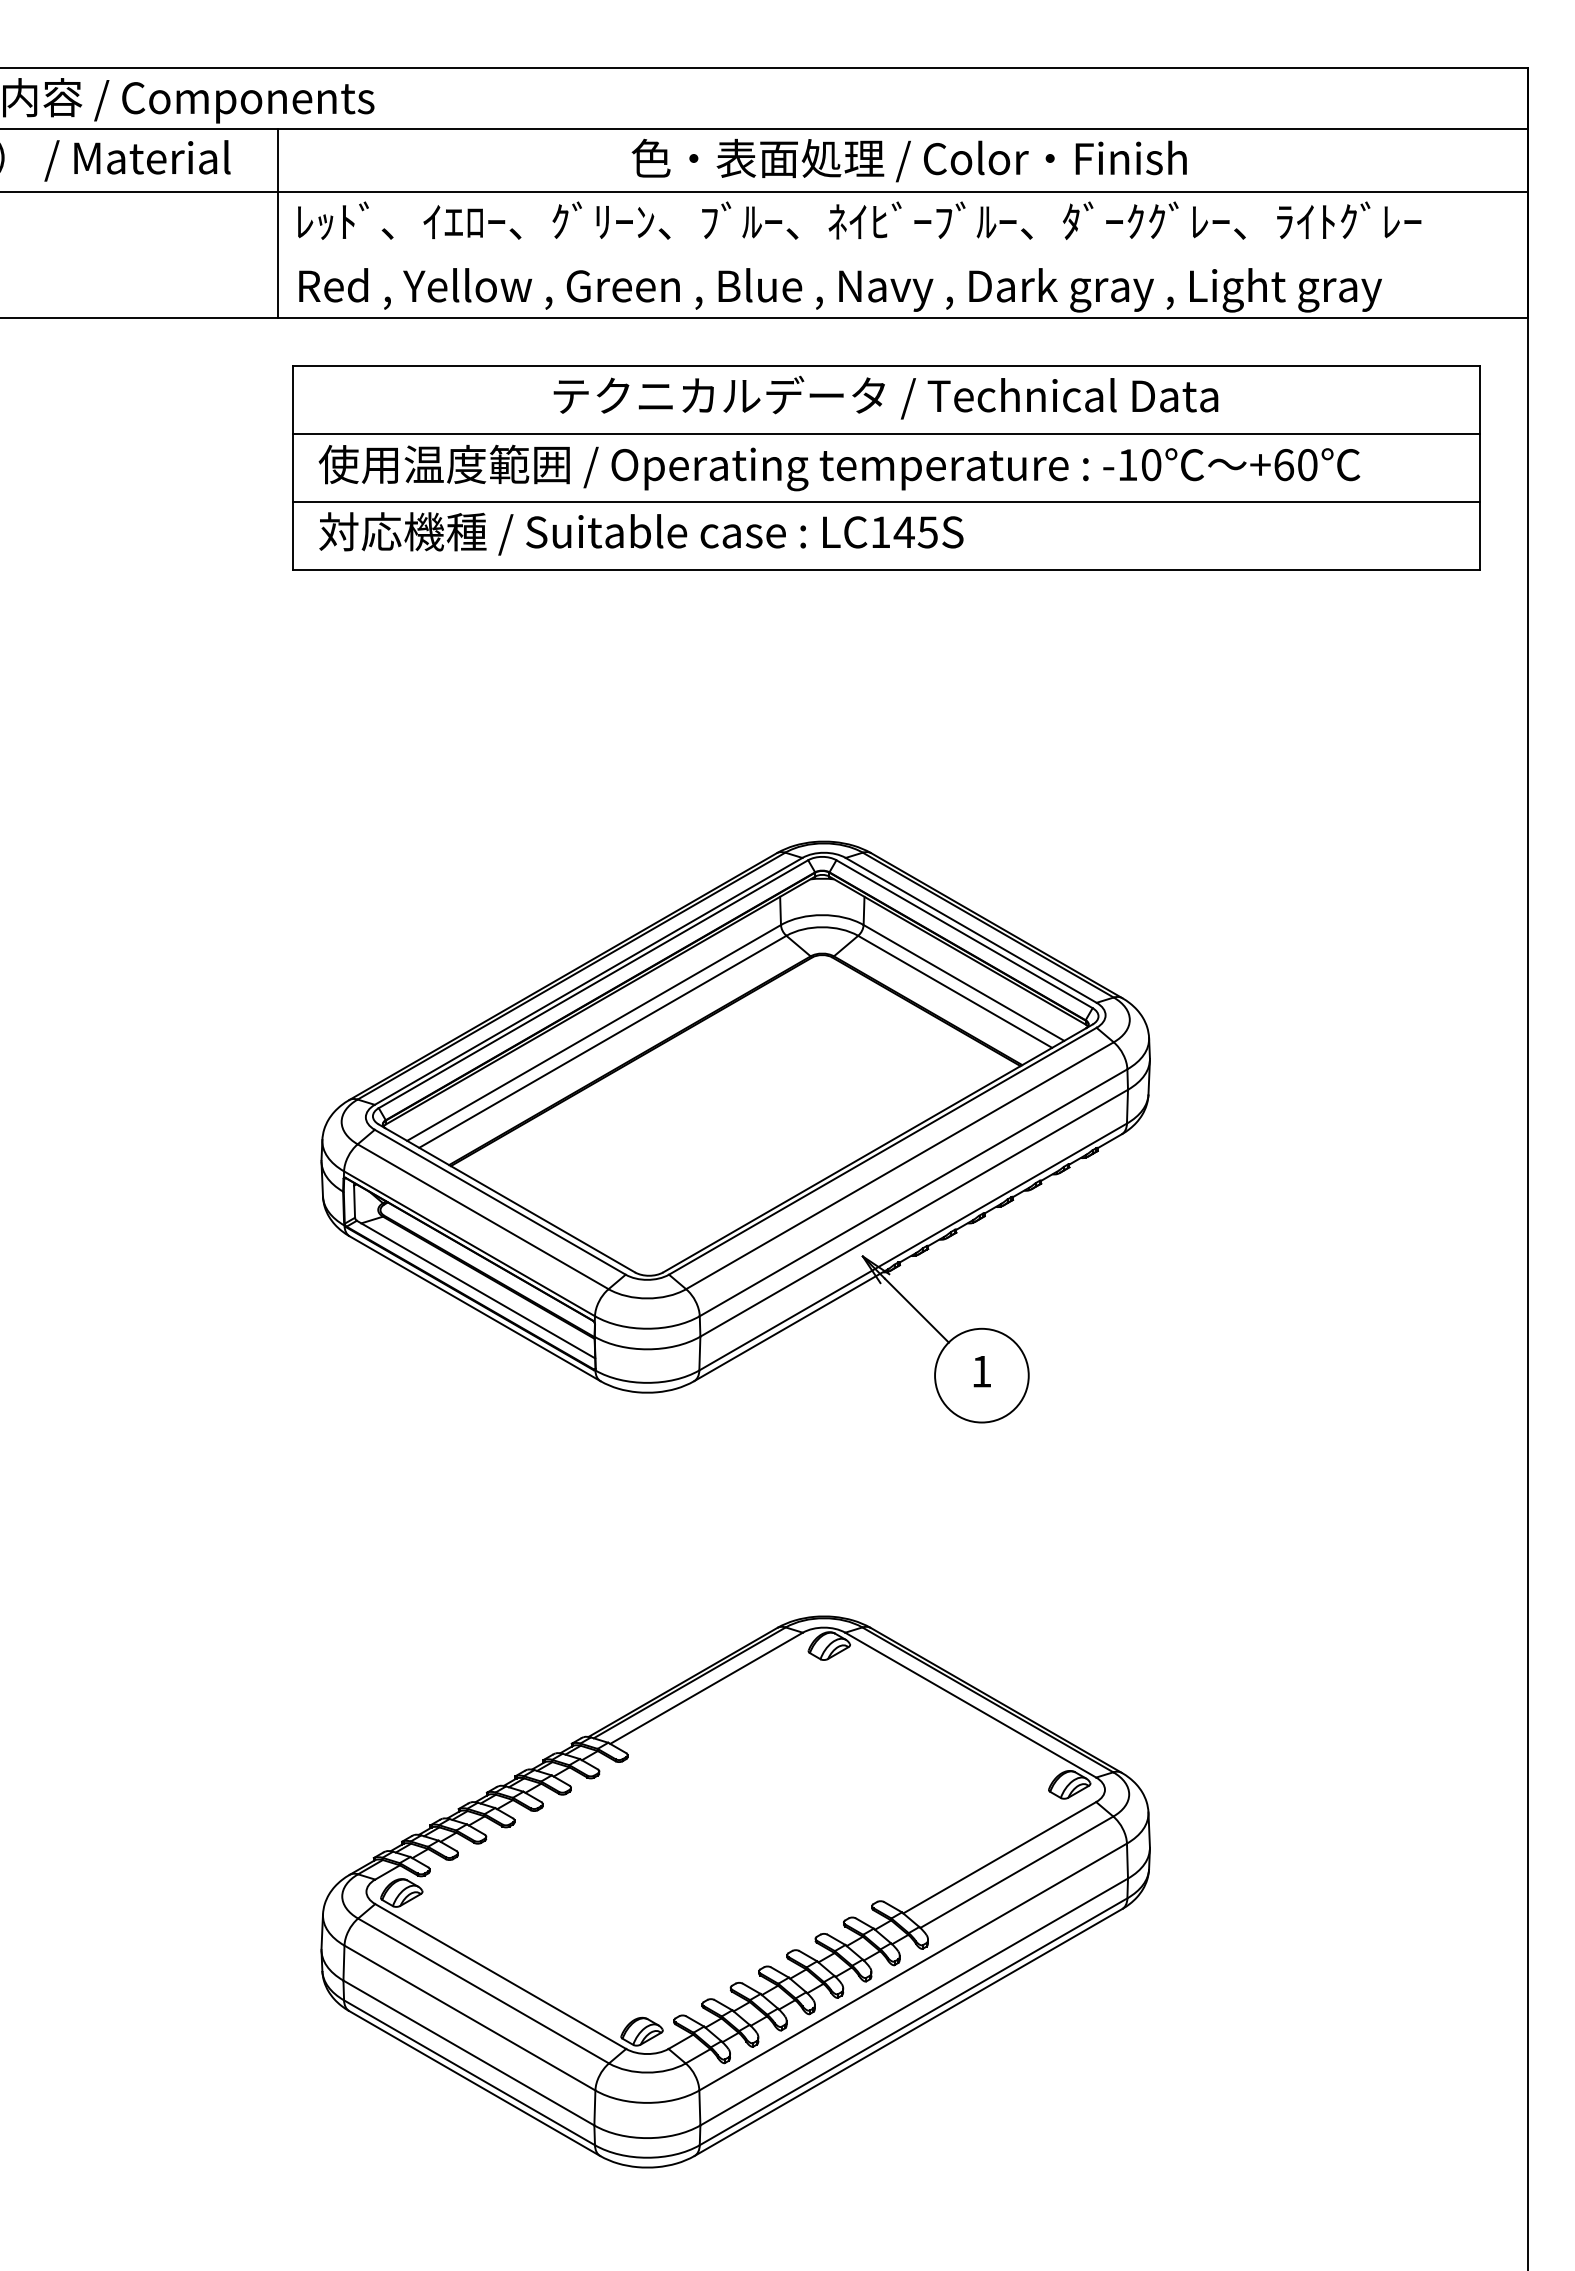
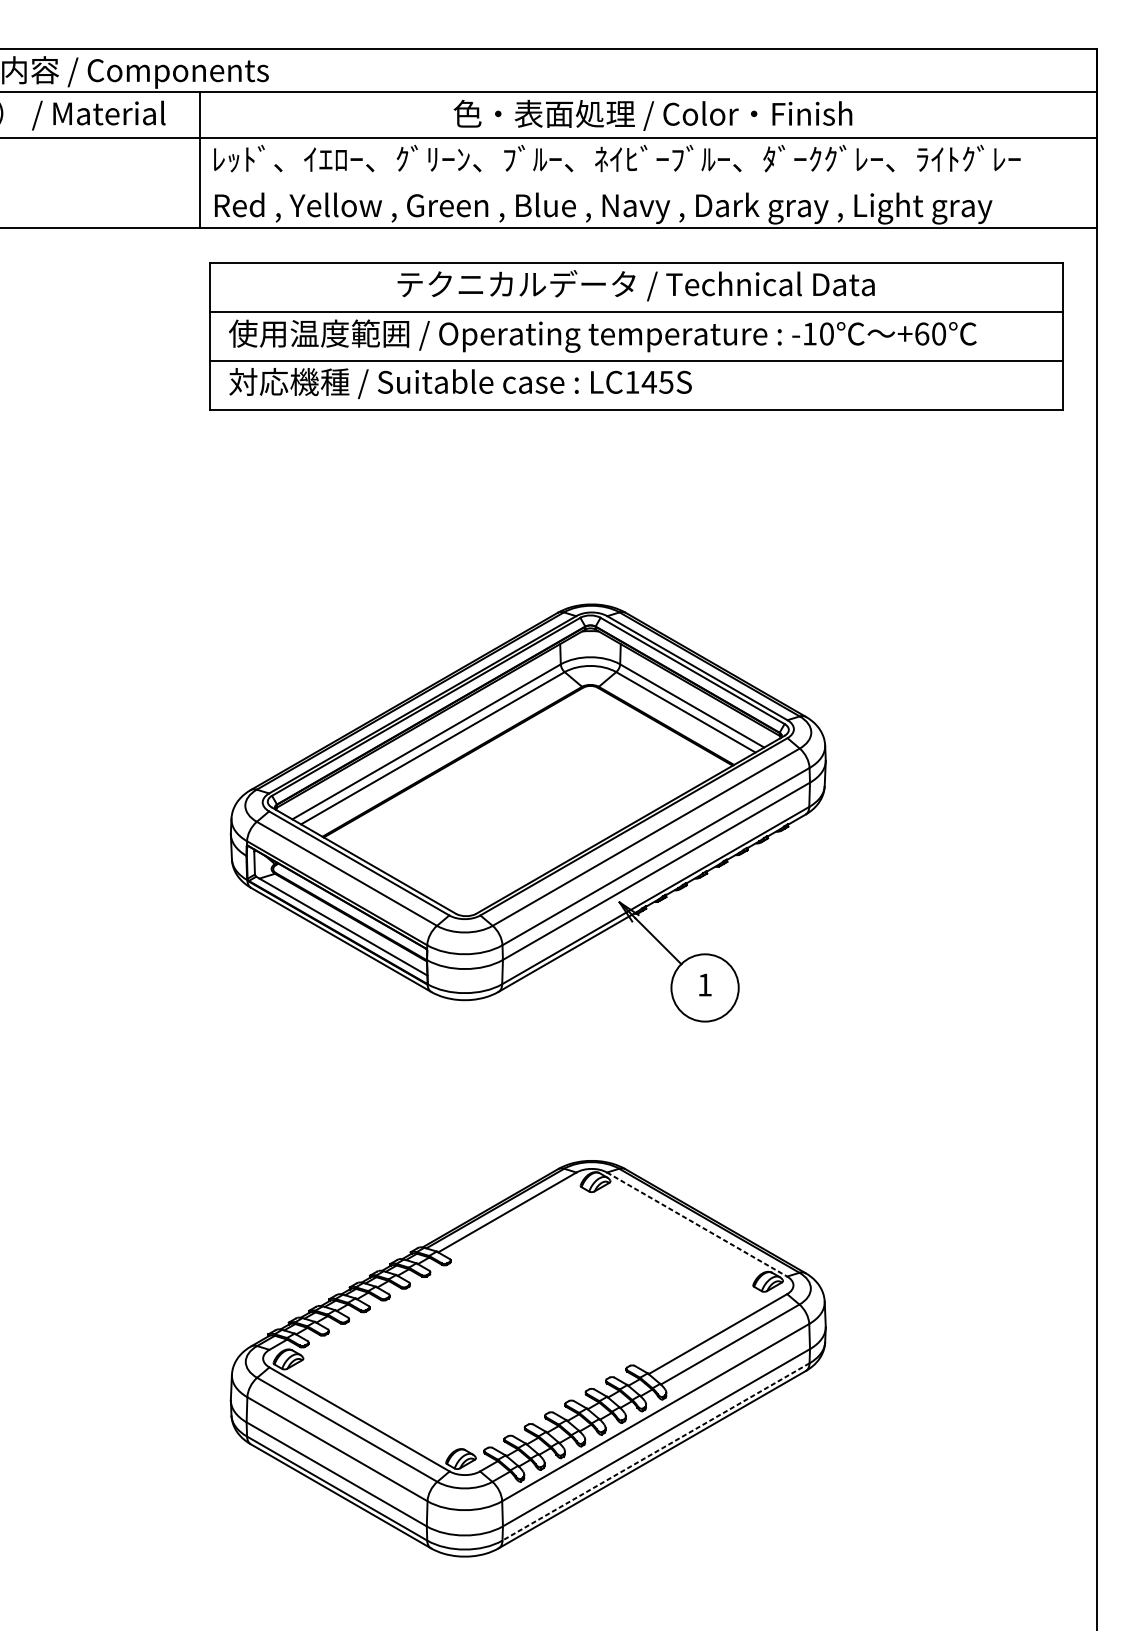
line: (970, 1705) -> (696, 1224), solid -> dashed
line: (913, 2021) -> (655, 1451), solid -> dashed

